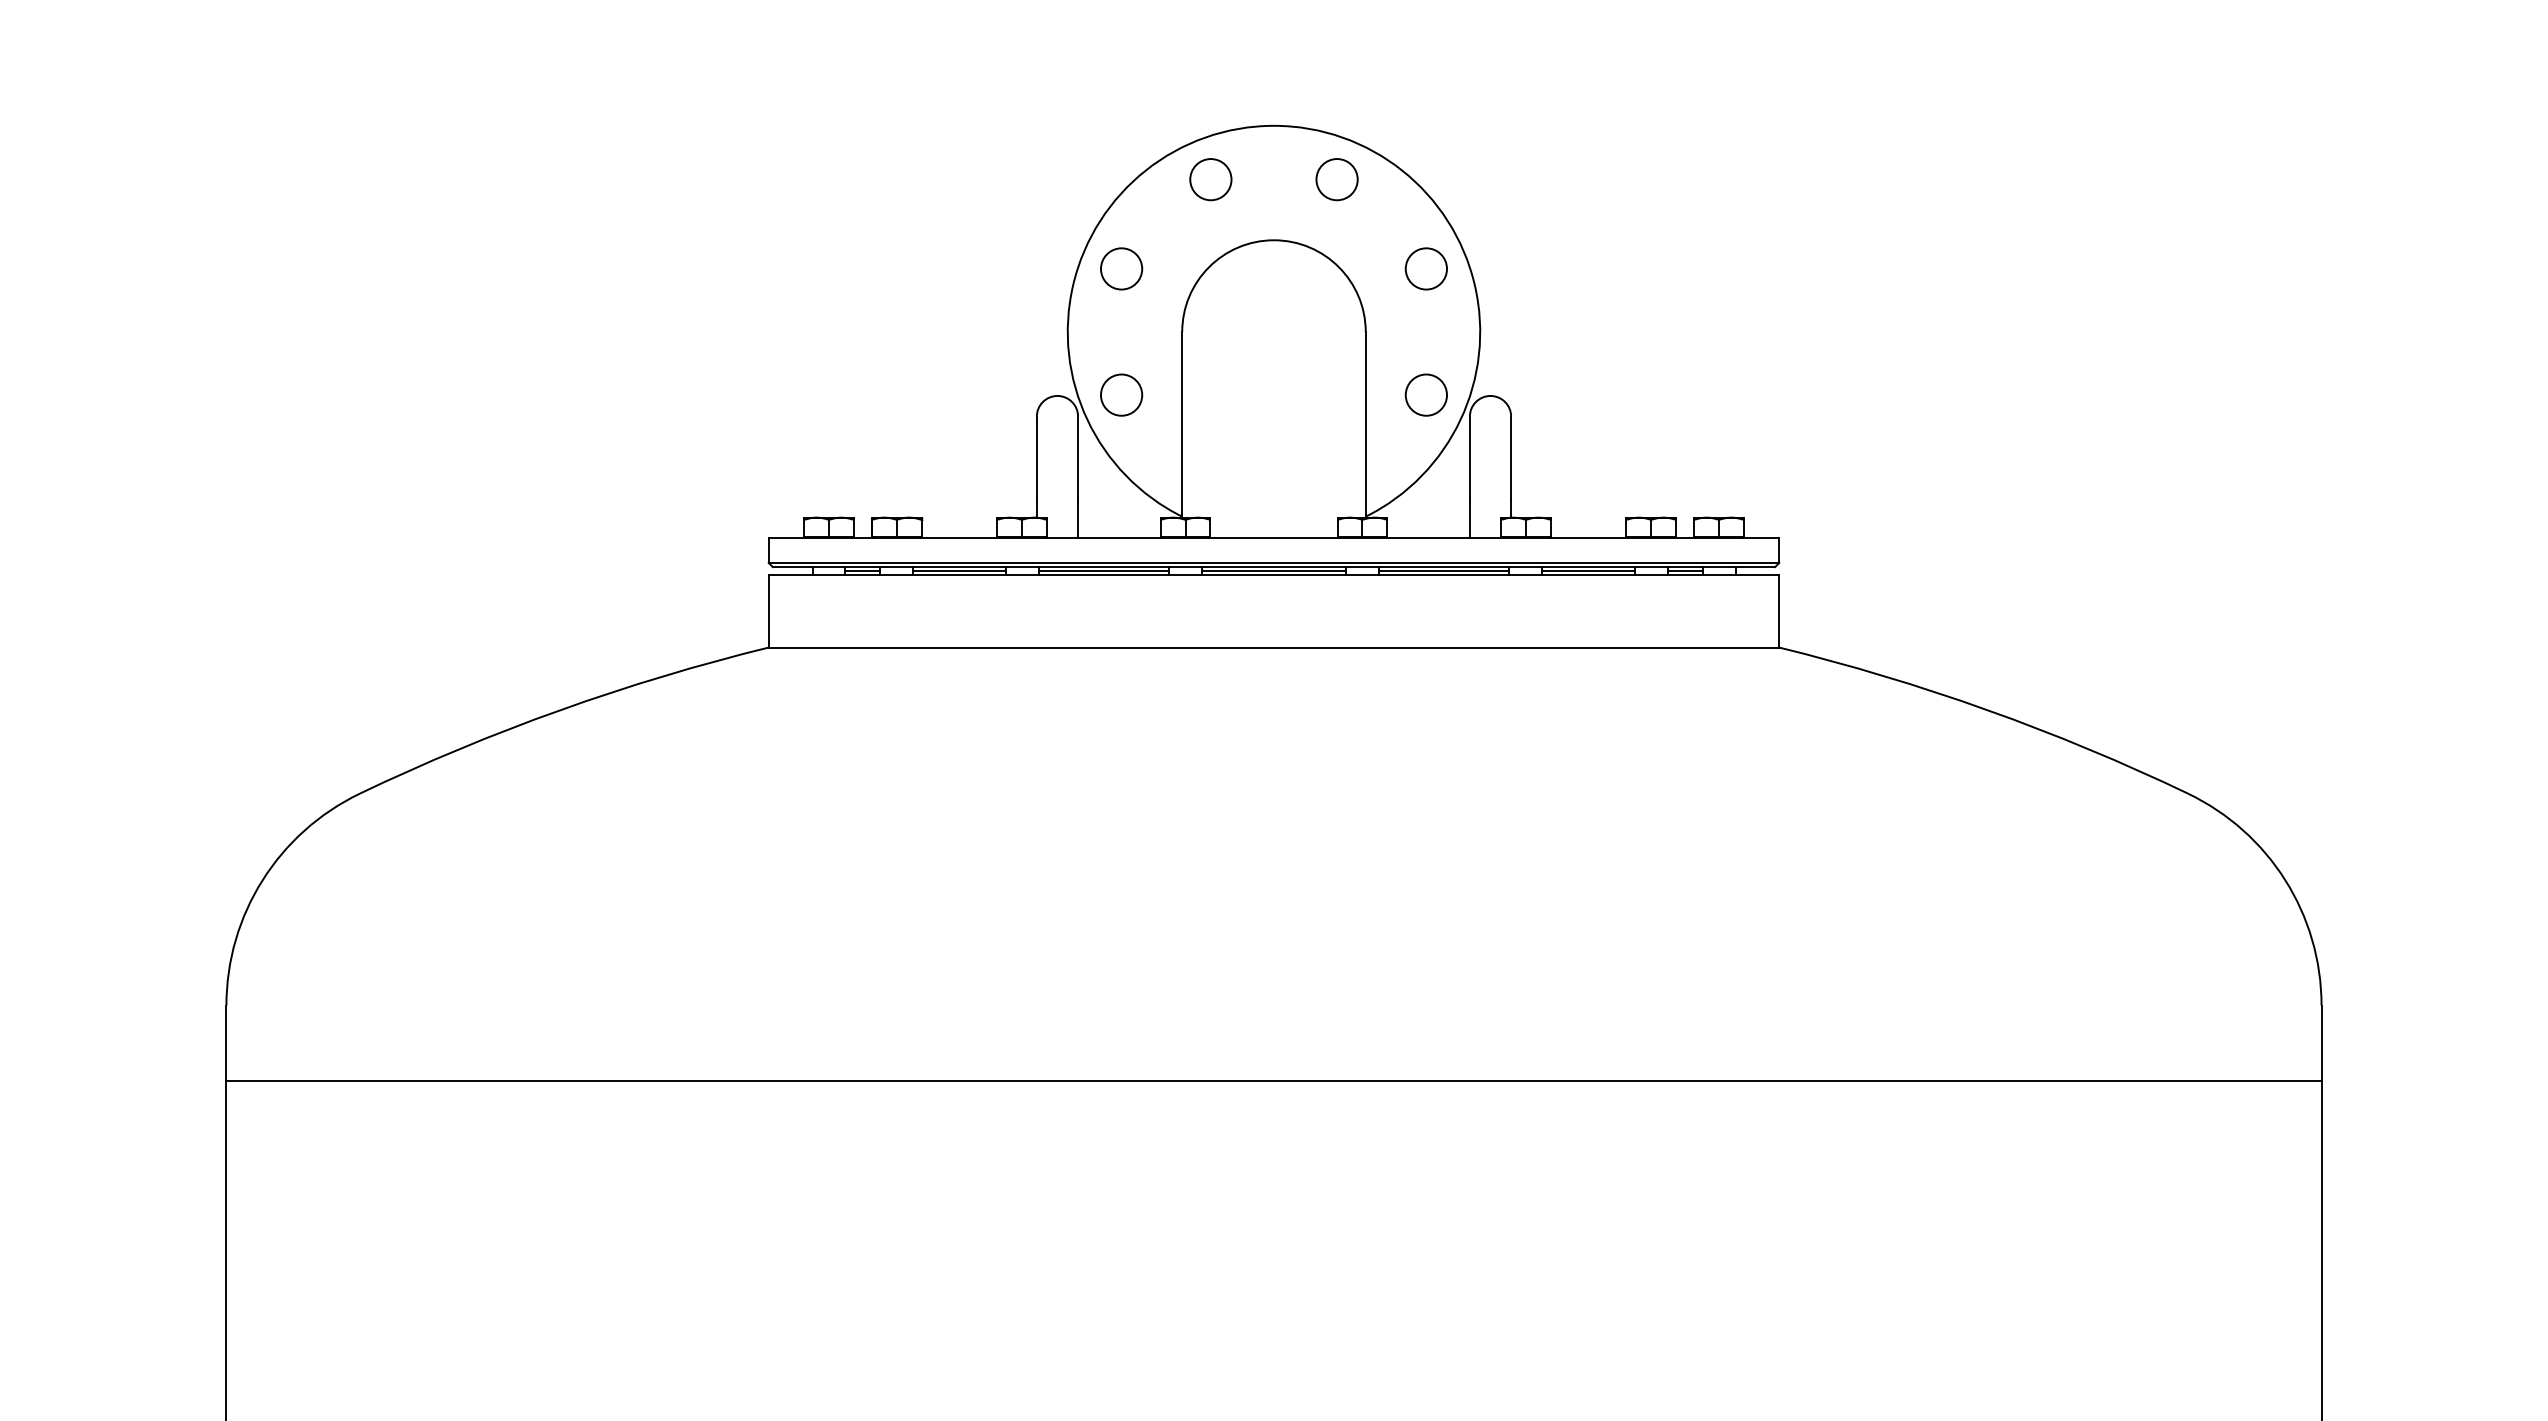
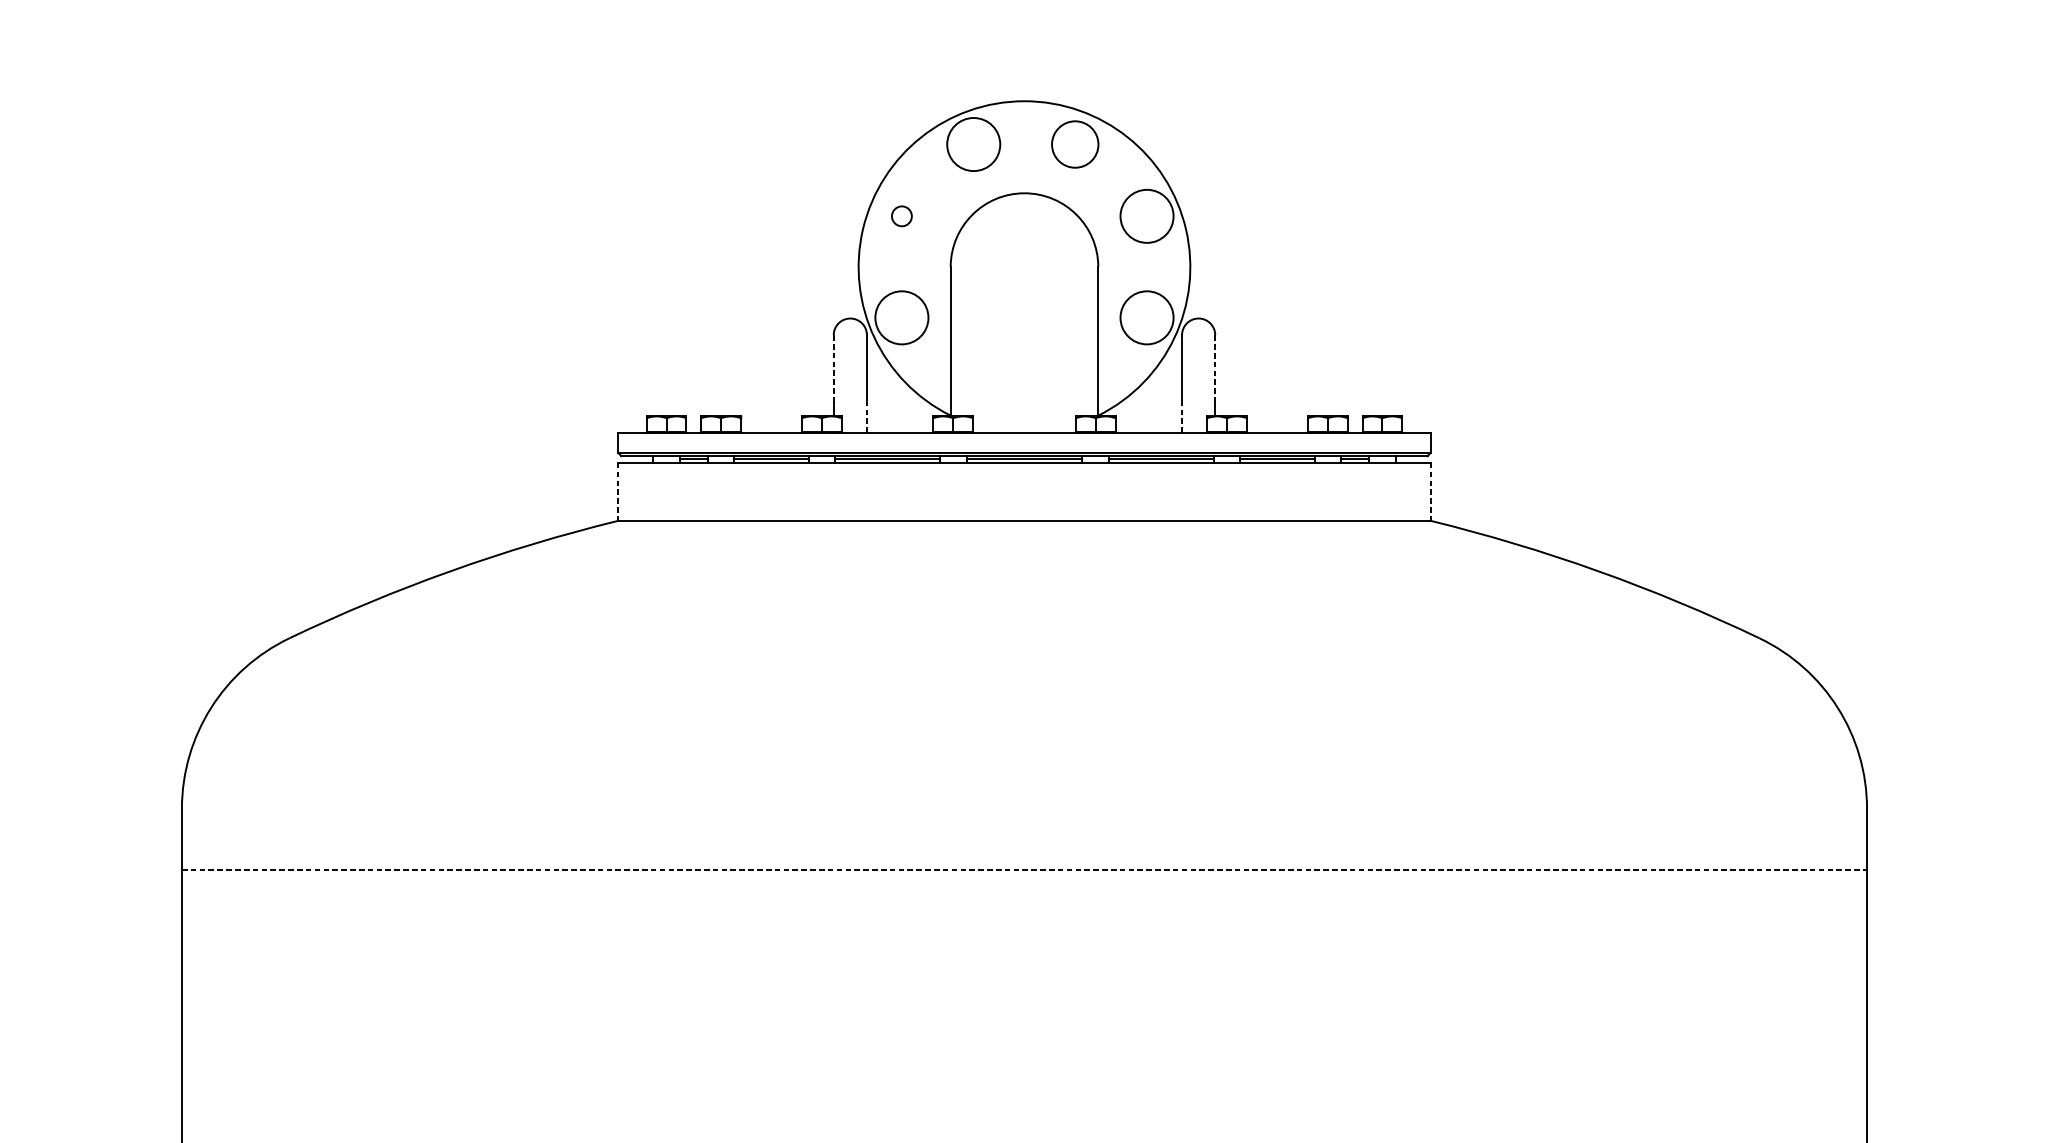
circle: (1210, 179) -> (973, 144), size x1.6
circle: (1336, 179) -> (1074, 144), size x1.4
circle: (1121, 268) -> (901, 215), size x0.6
circle: (1426, 268) -> (1147, 215), size x1.6
circle: (1121, 394) -> (901, 317), size x1.6
circle: (1426, 394) -> (1147, 317), size x1.6
line: (1511, 458) -> (1215, 368), solid -> dashed
line: (1036, 459) -> (833, 369), solid -> dashed
line: (1078, 519) -> (867, 417), solid -> dashed
line: (1469, 519) -> (1181, 417), solid -> dashed
line: (768, 611) -> (617, 491), solid -> dashed
line: (1779, 611) -> (1431, 491), solid -> dashed
line: (1273, 1081) -> (1024, 869), solid -> dashed

